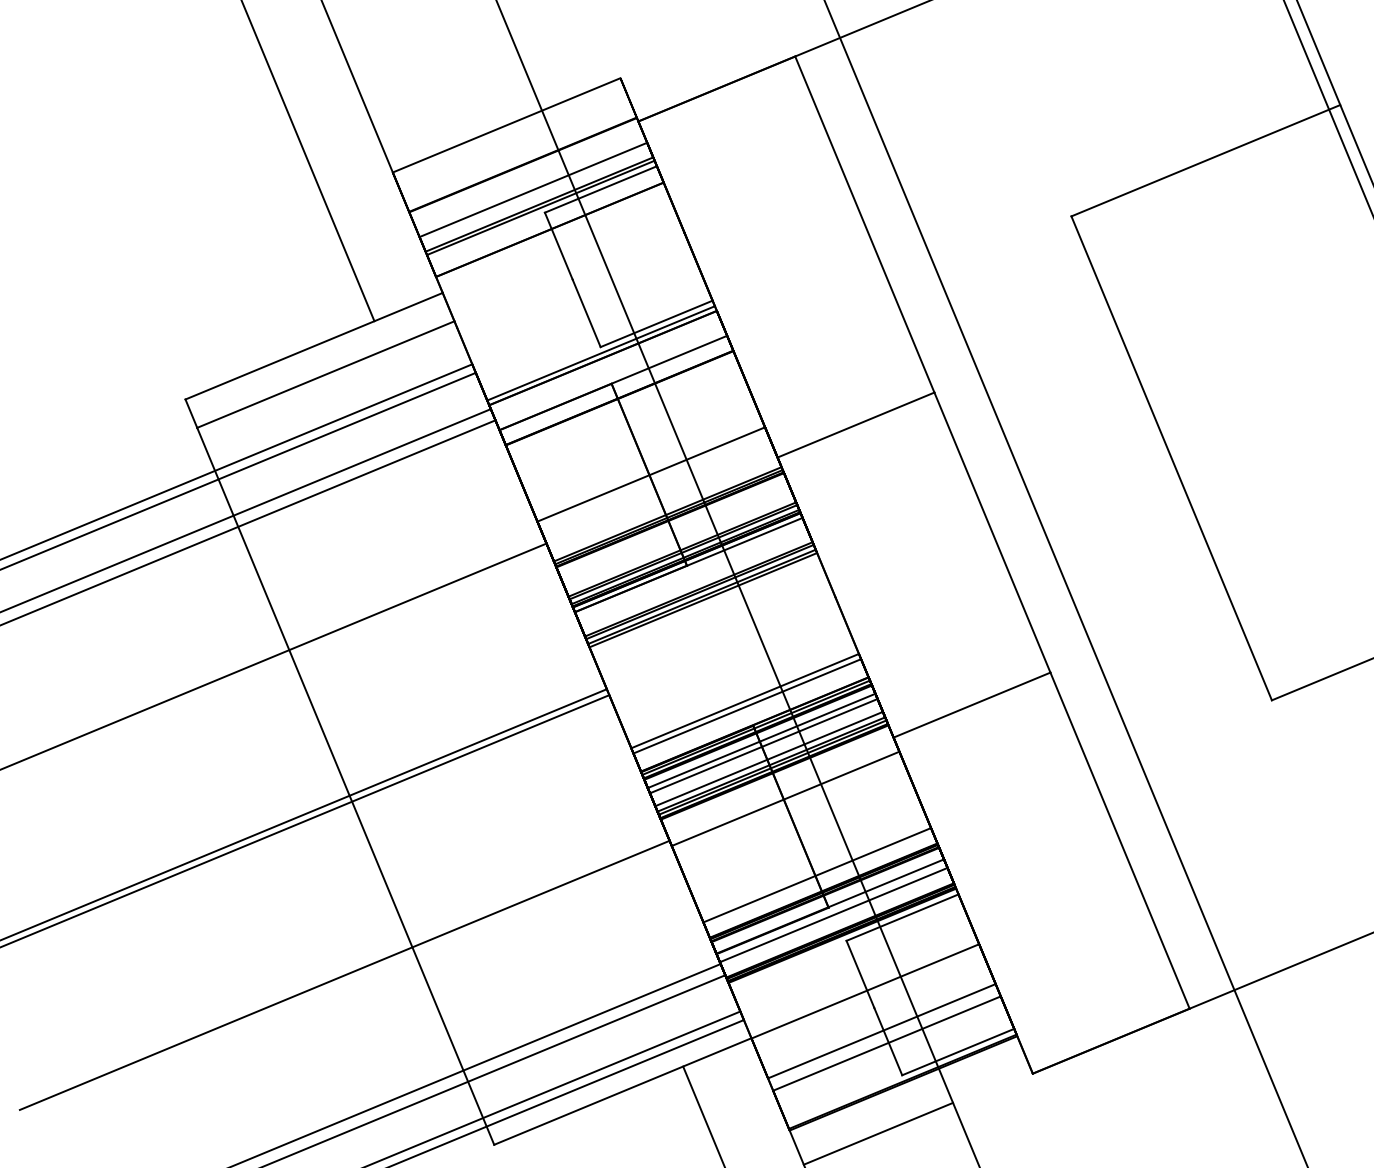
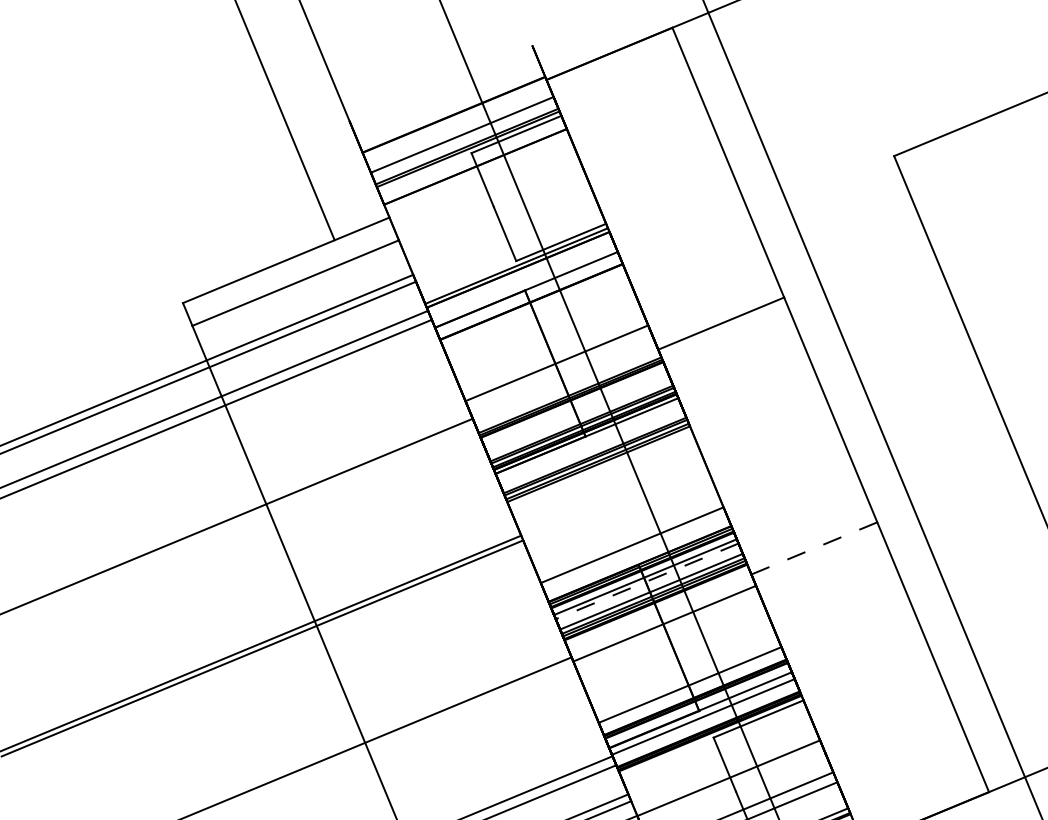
line: (506, 125) -> (440, 83), removed
line: (972, 705) -> (814, 548), solid -> dashed
line: (747, 706) -> (634, 549), removed
line: (763, 746) -> (646, 581), solid -> dashed

